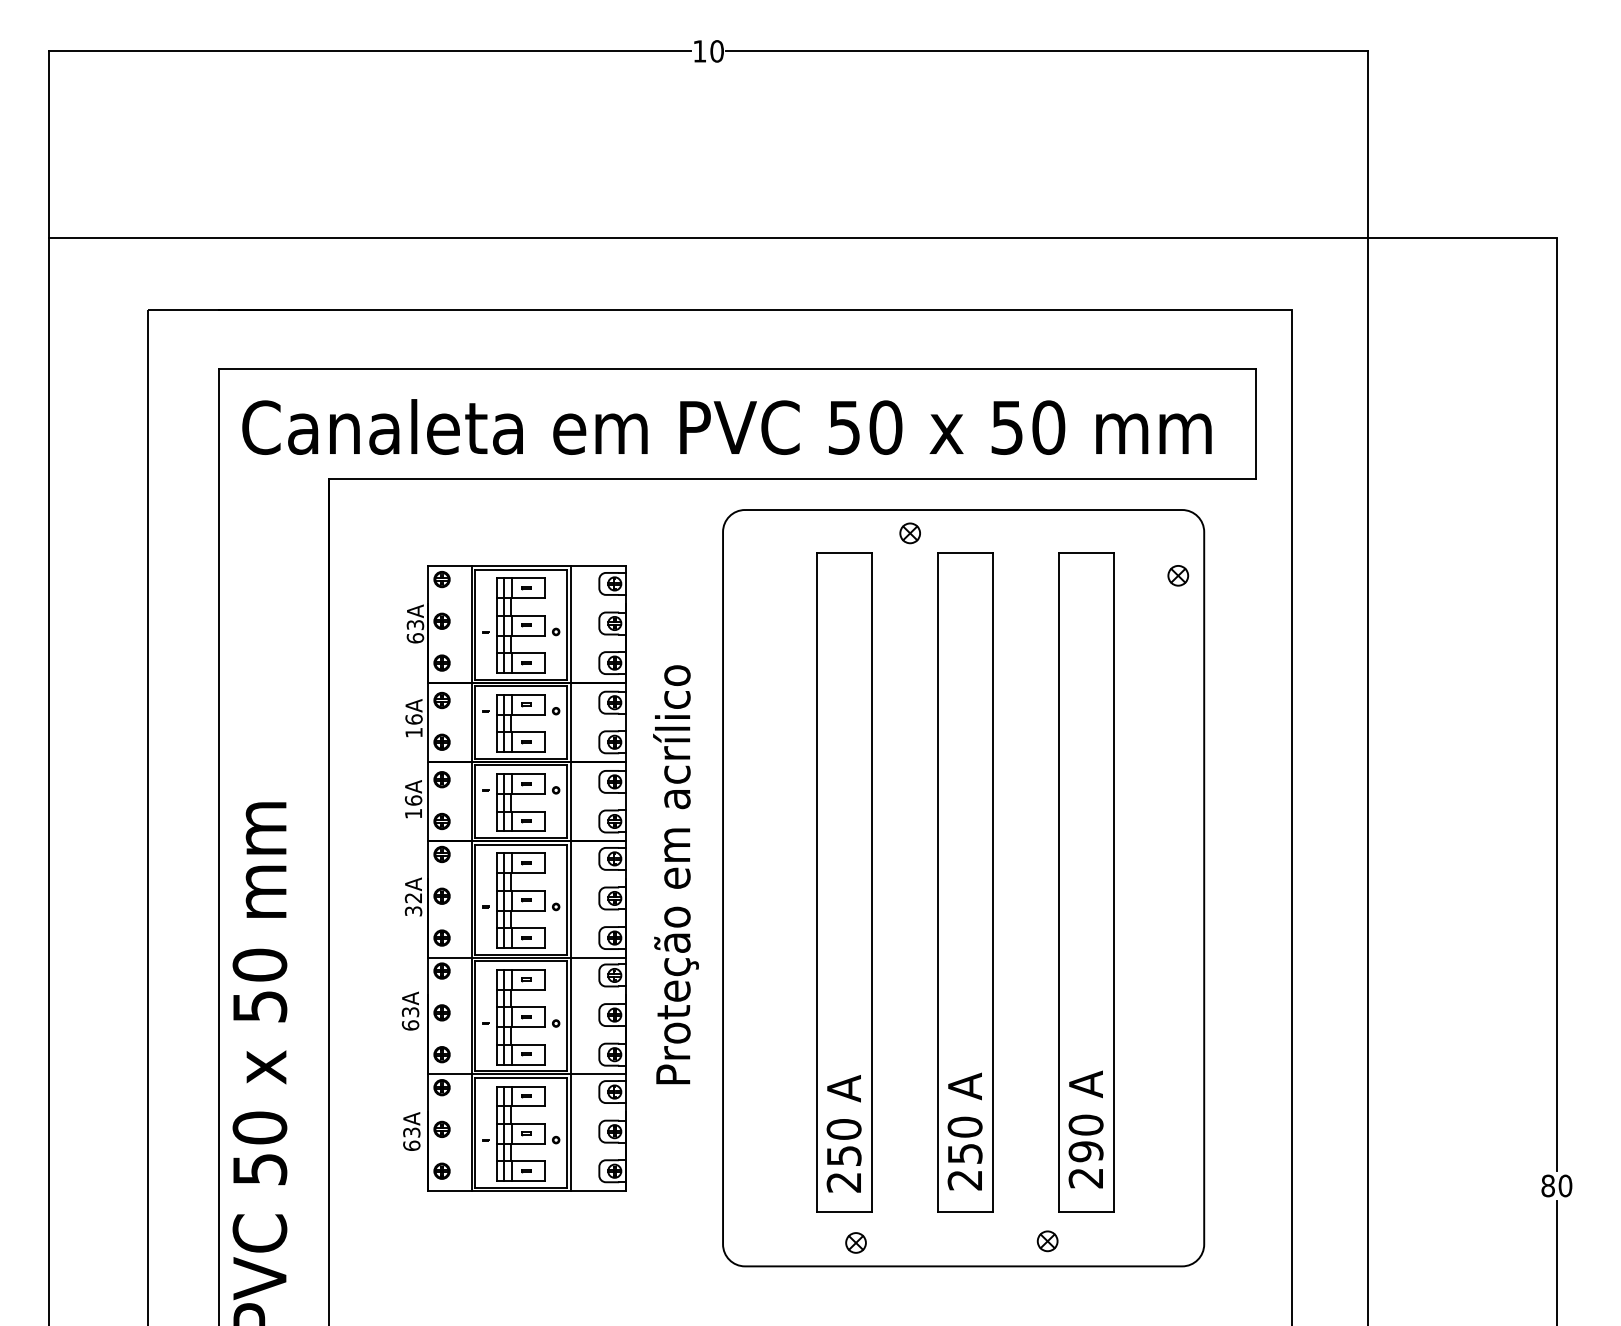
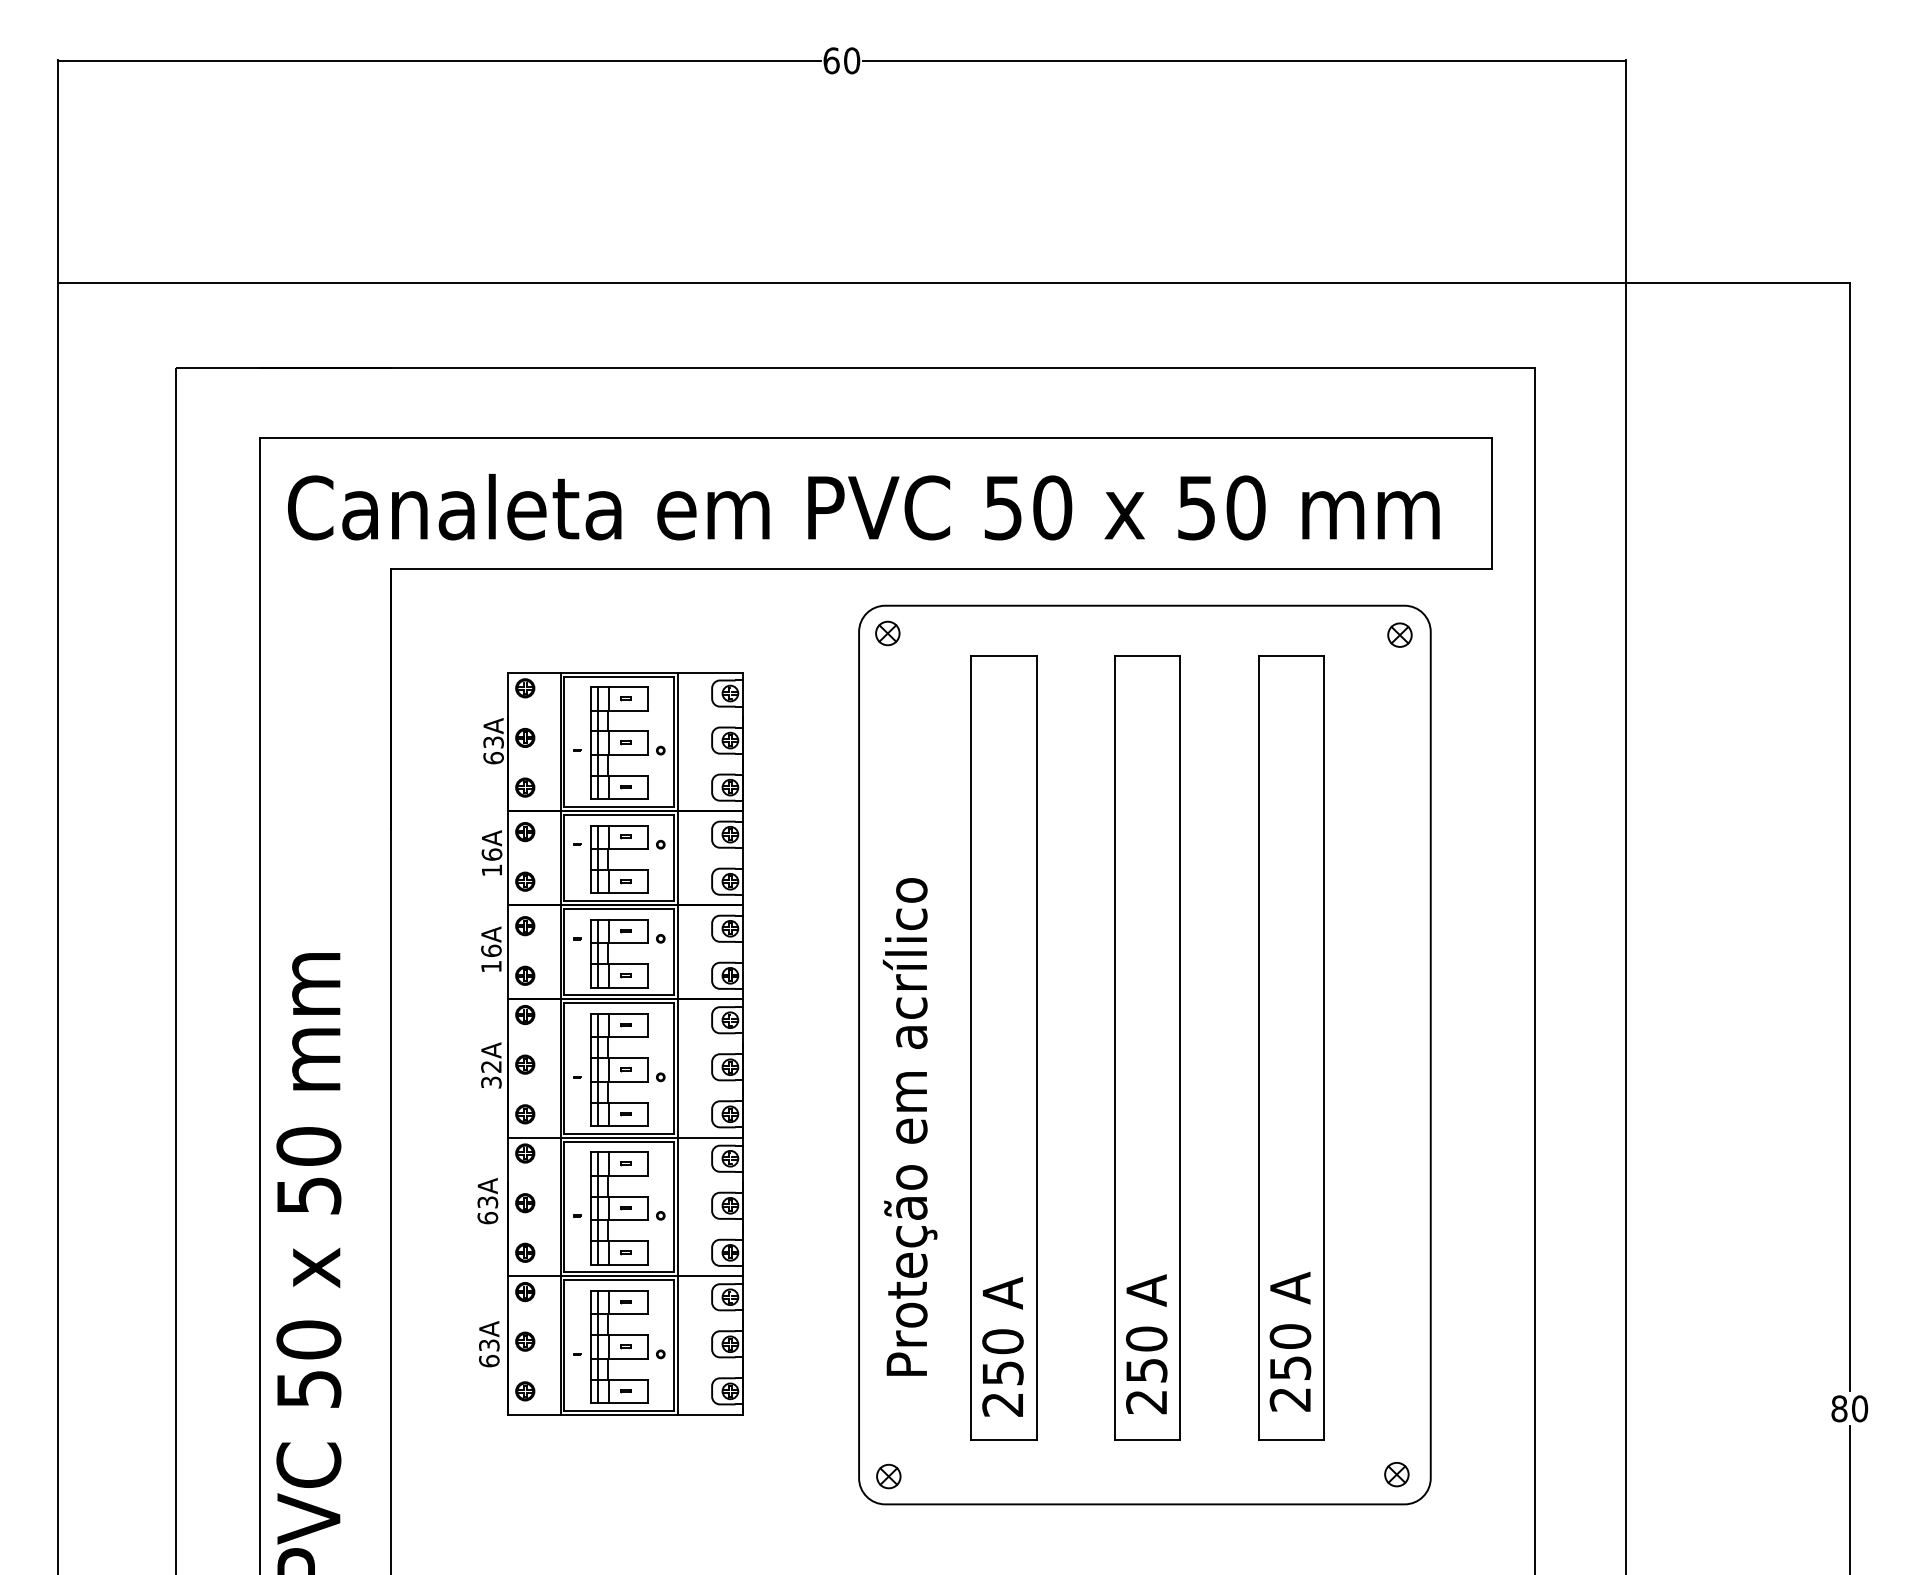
text: (699, 51) -> (831, 60), 10 -> 60
part: (909, 533) -> (886, 633), moved
part: (1178, 575) -> (1400, 634), moved
text: (675, 874) -> (909, 1126), moved
text: (1085, 1151) -> (1289, 1367), 290 -> 250
part: (1047, 1241) -> (1396, 1474), moved
part: (855, 1242) -> (888, 1476), moved

